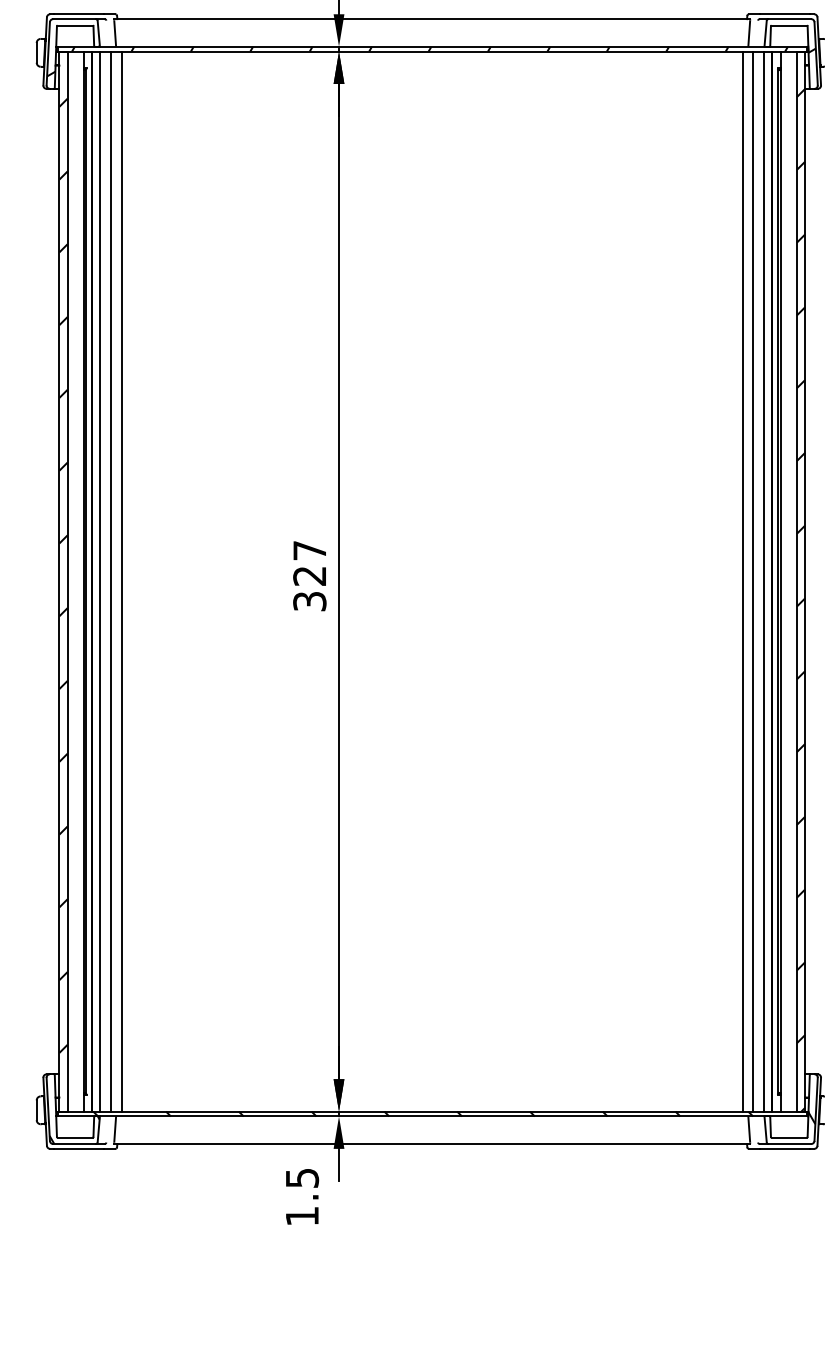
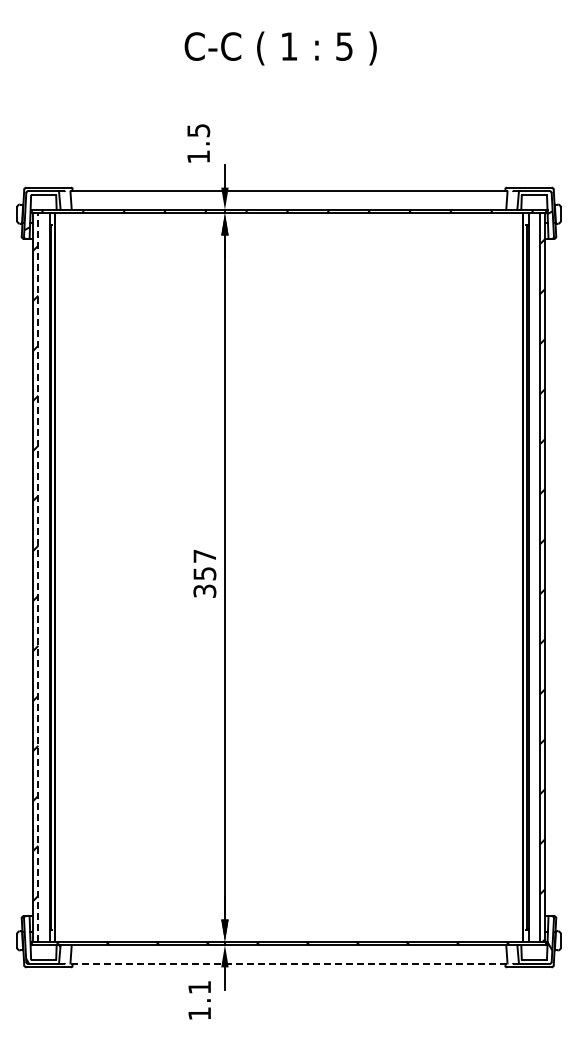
text: (309, 575) -> (204, 573), 327 -> 357
line: (67, 581) -> (38, 577), solid -> dashed
line: (99, 581) -> (60, 577), removed
line: (111, 581) -> (68, 577), removed
line: (121, 581) -> (75, 577), removed
line: (742, 581) -> (502, 577), removed
line: (753, 581) -> (509, 577), removed
line: (764, 581) -> (517, 577), removed
line: (432, 1144) -> (289, 964), solid -> dashed
text: (301, 1178) -> (199, 987), 1.5 -> 1.1

